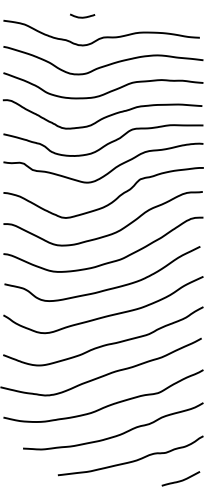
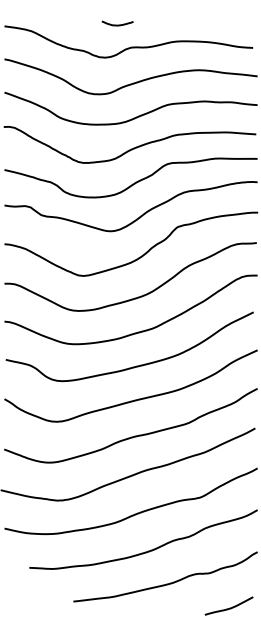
curve: (82, 16) -> (117, 24), moved

